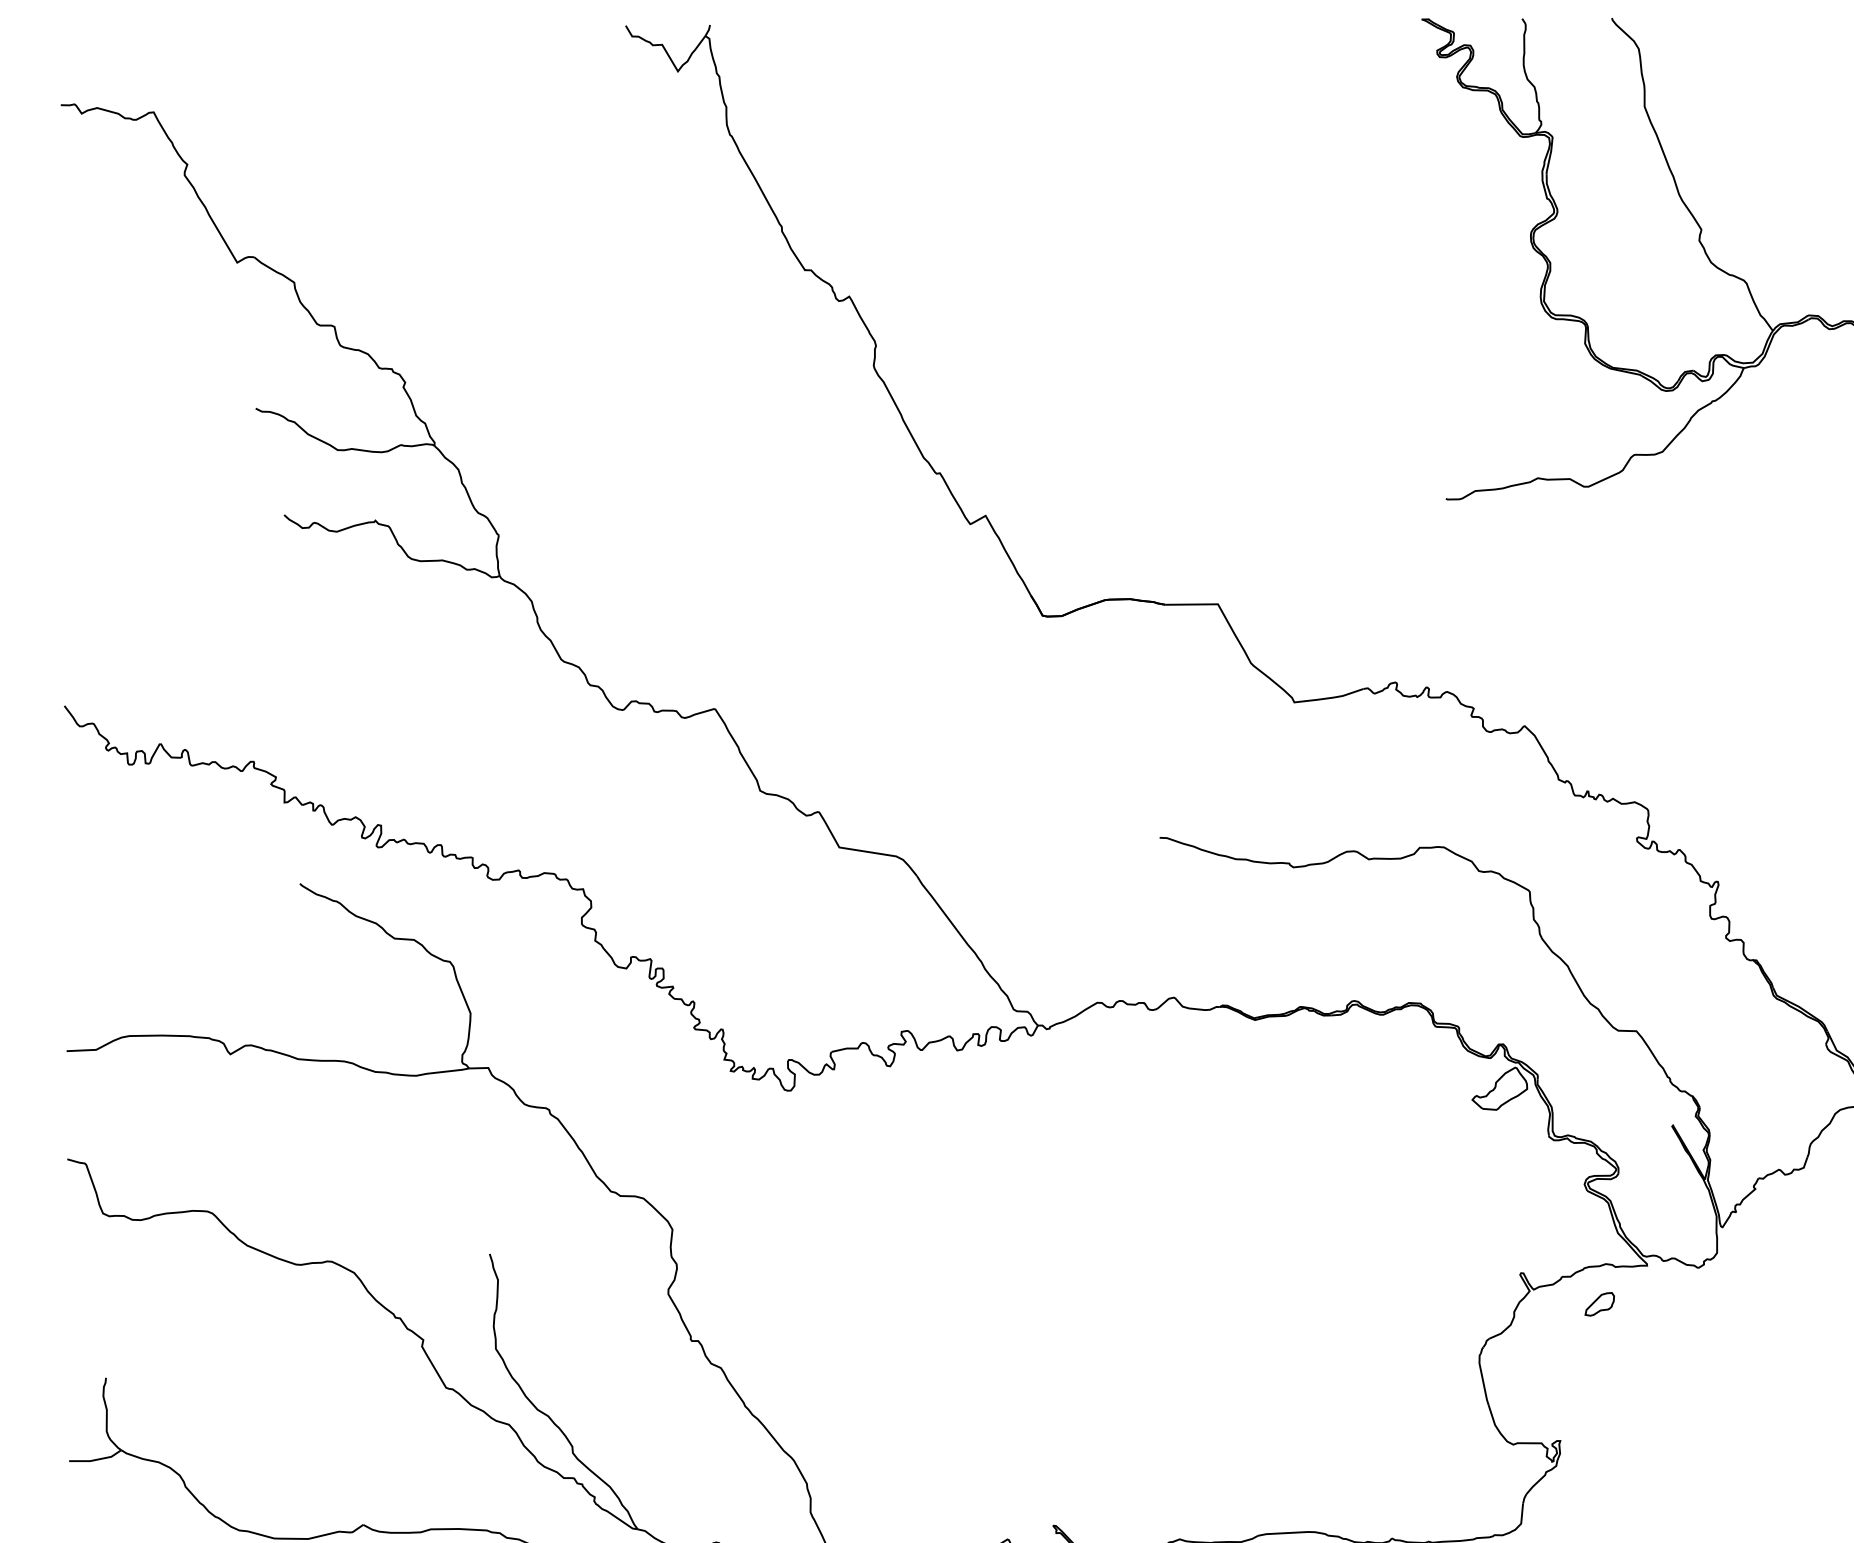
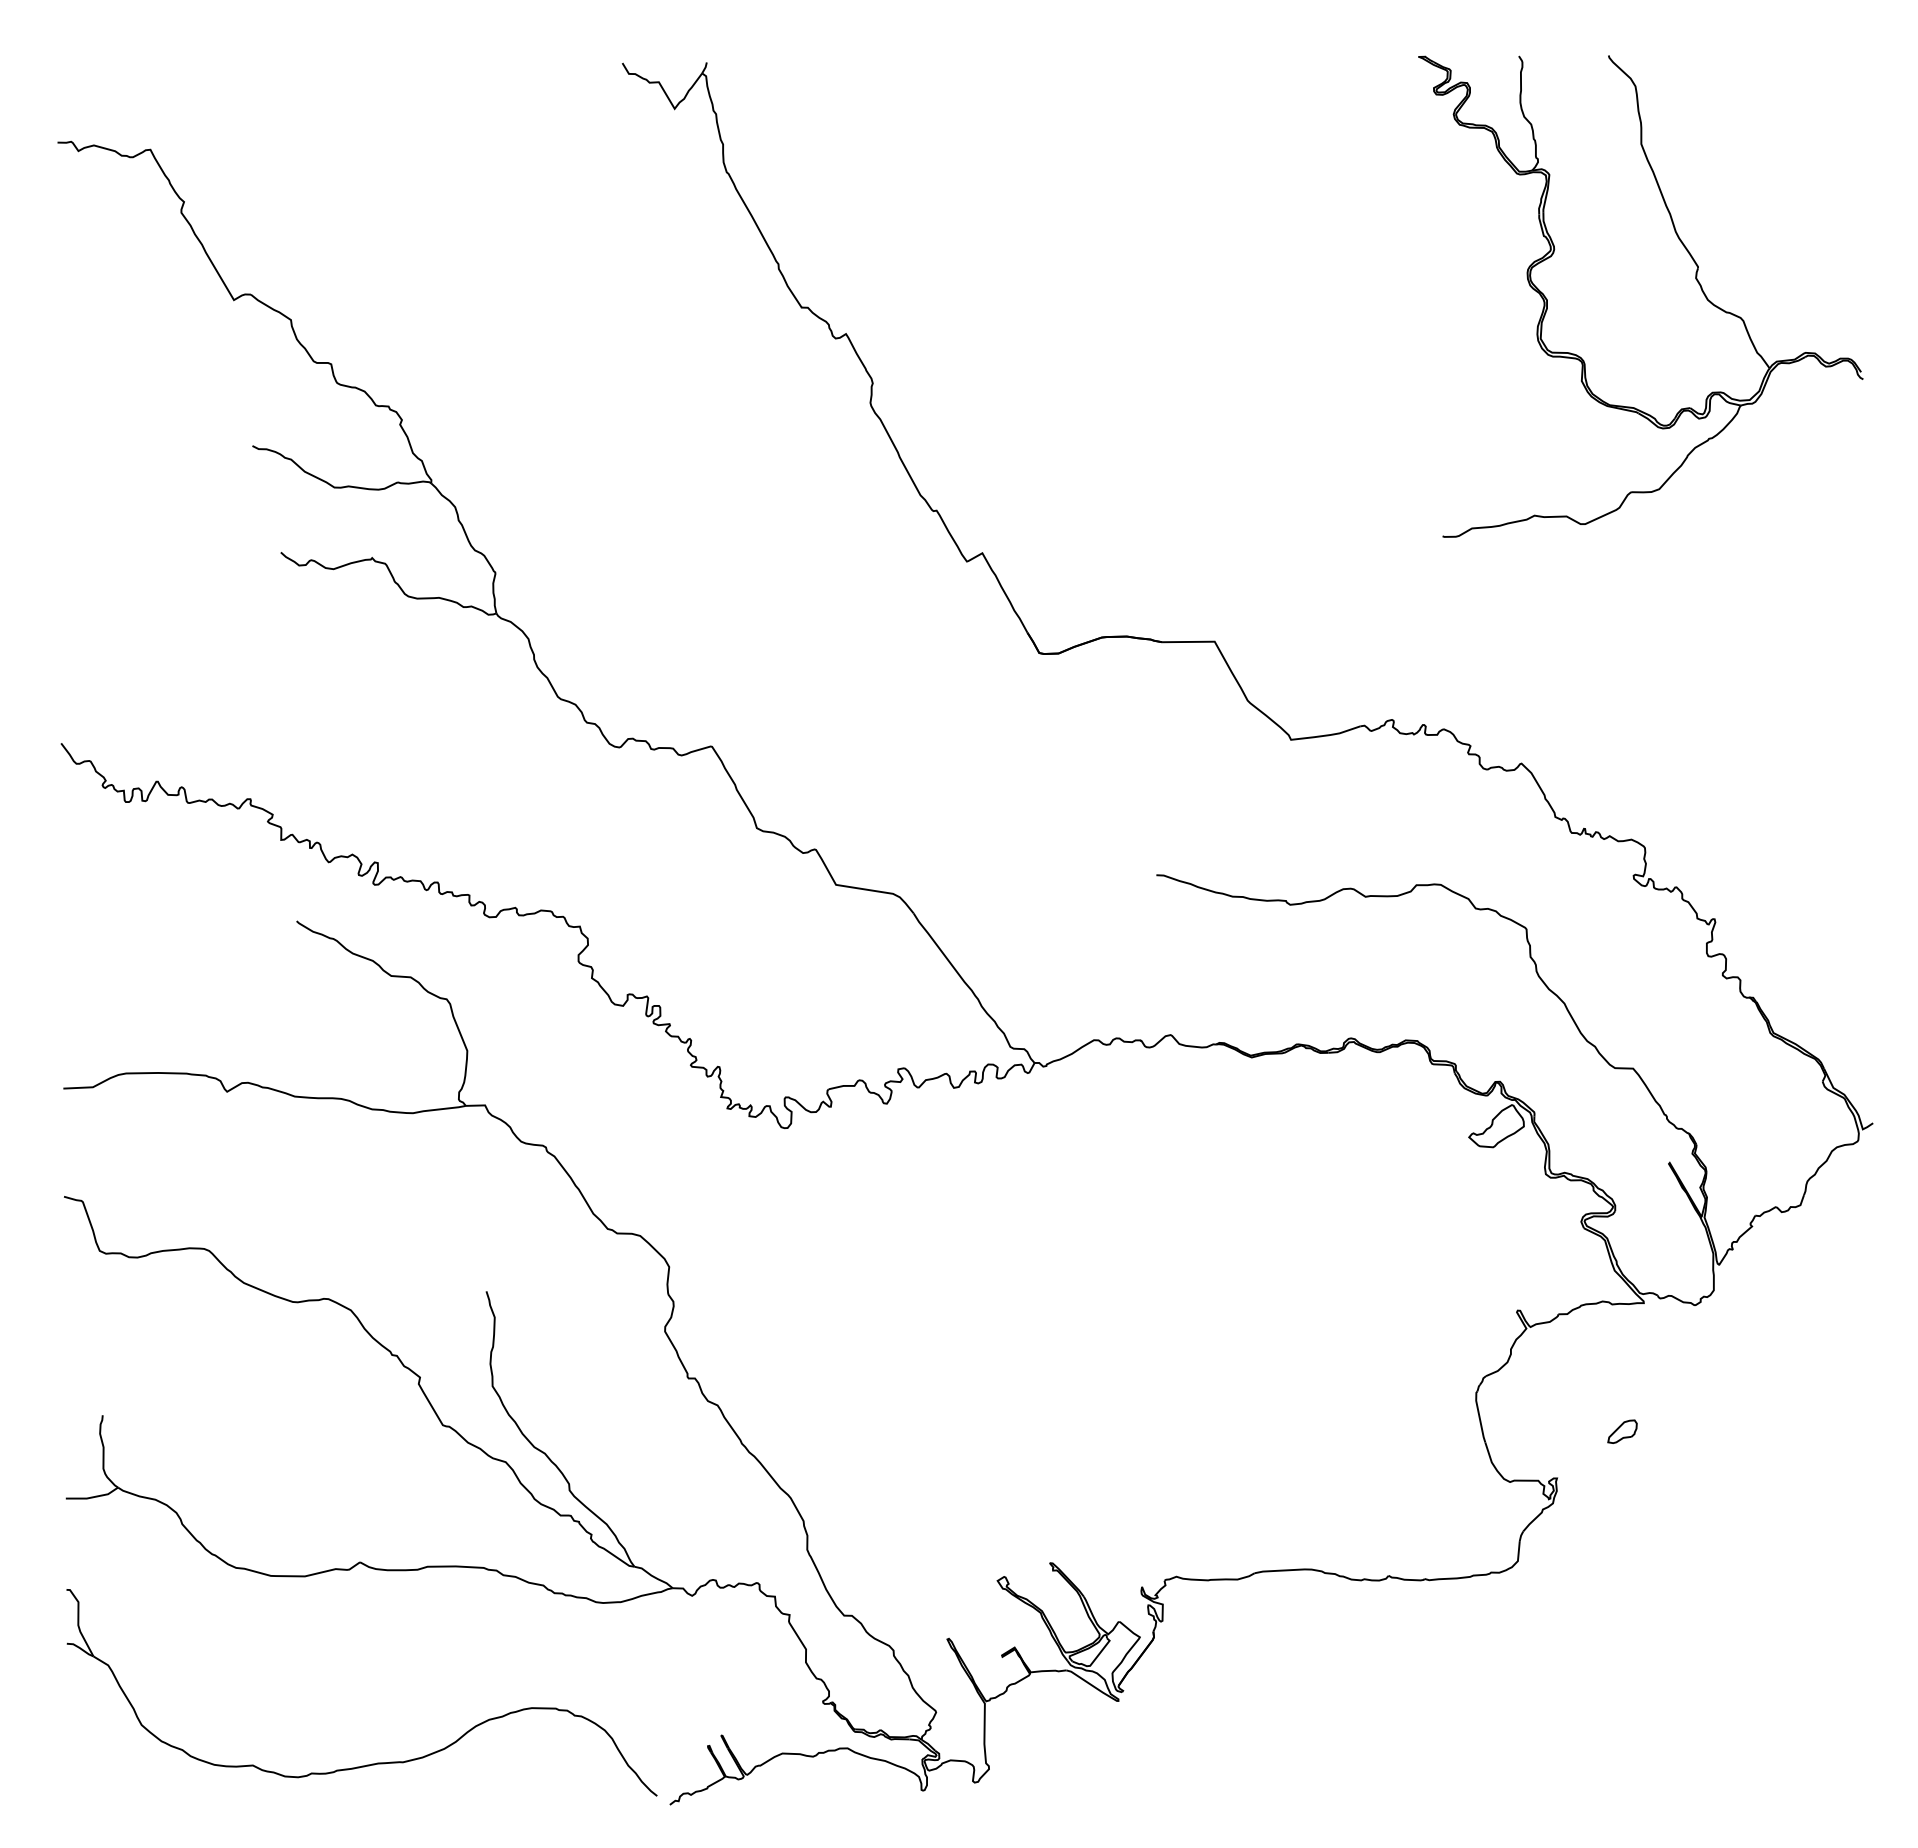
part: (1599, 1304) -> (1622, 1431), moved

